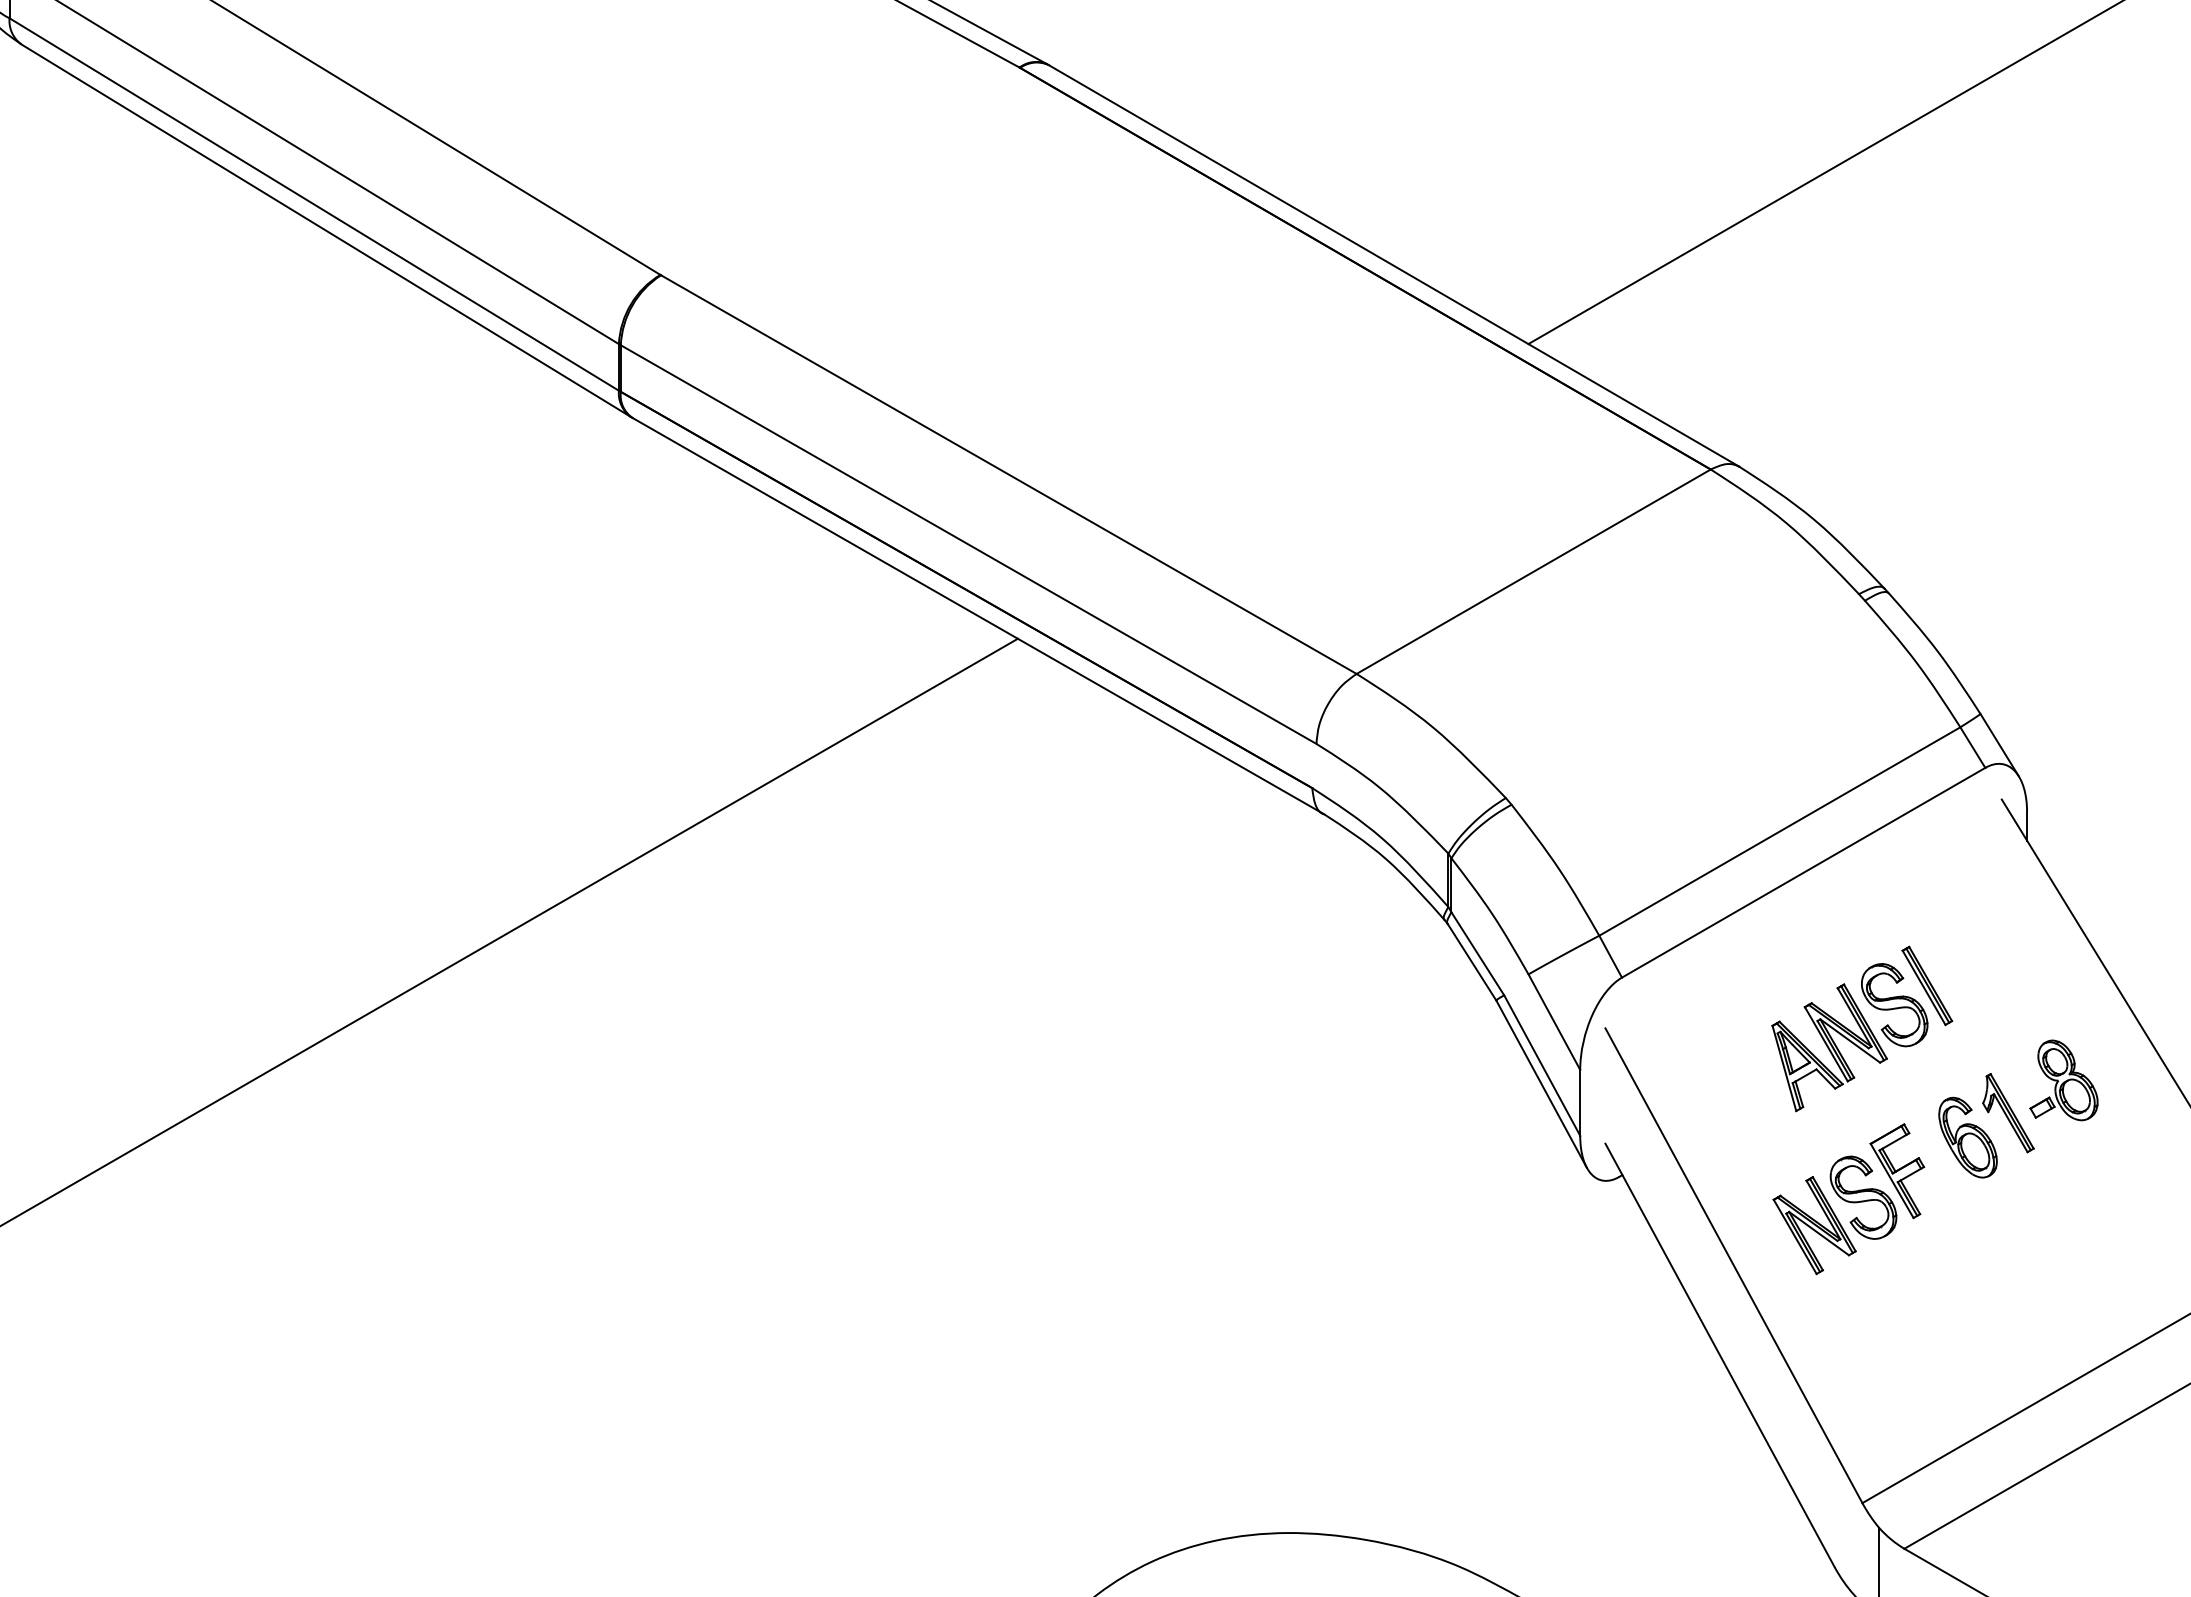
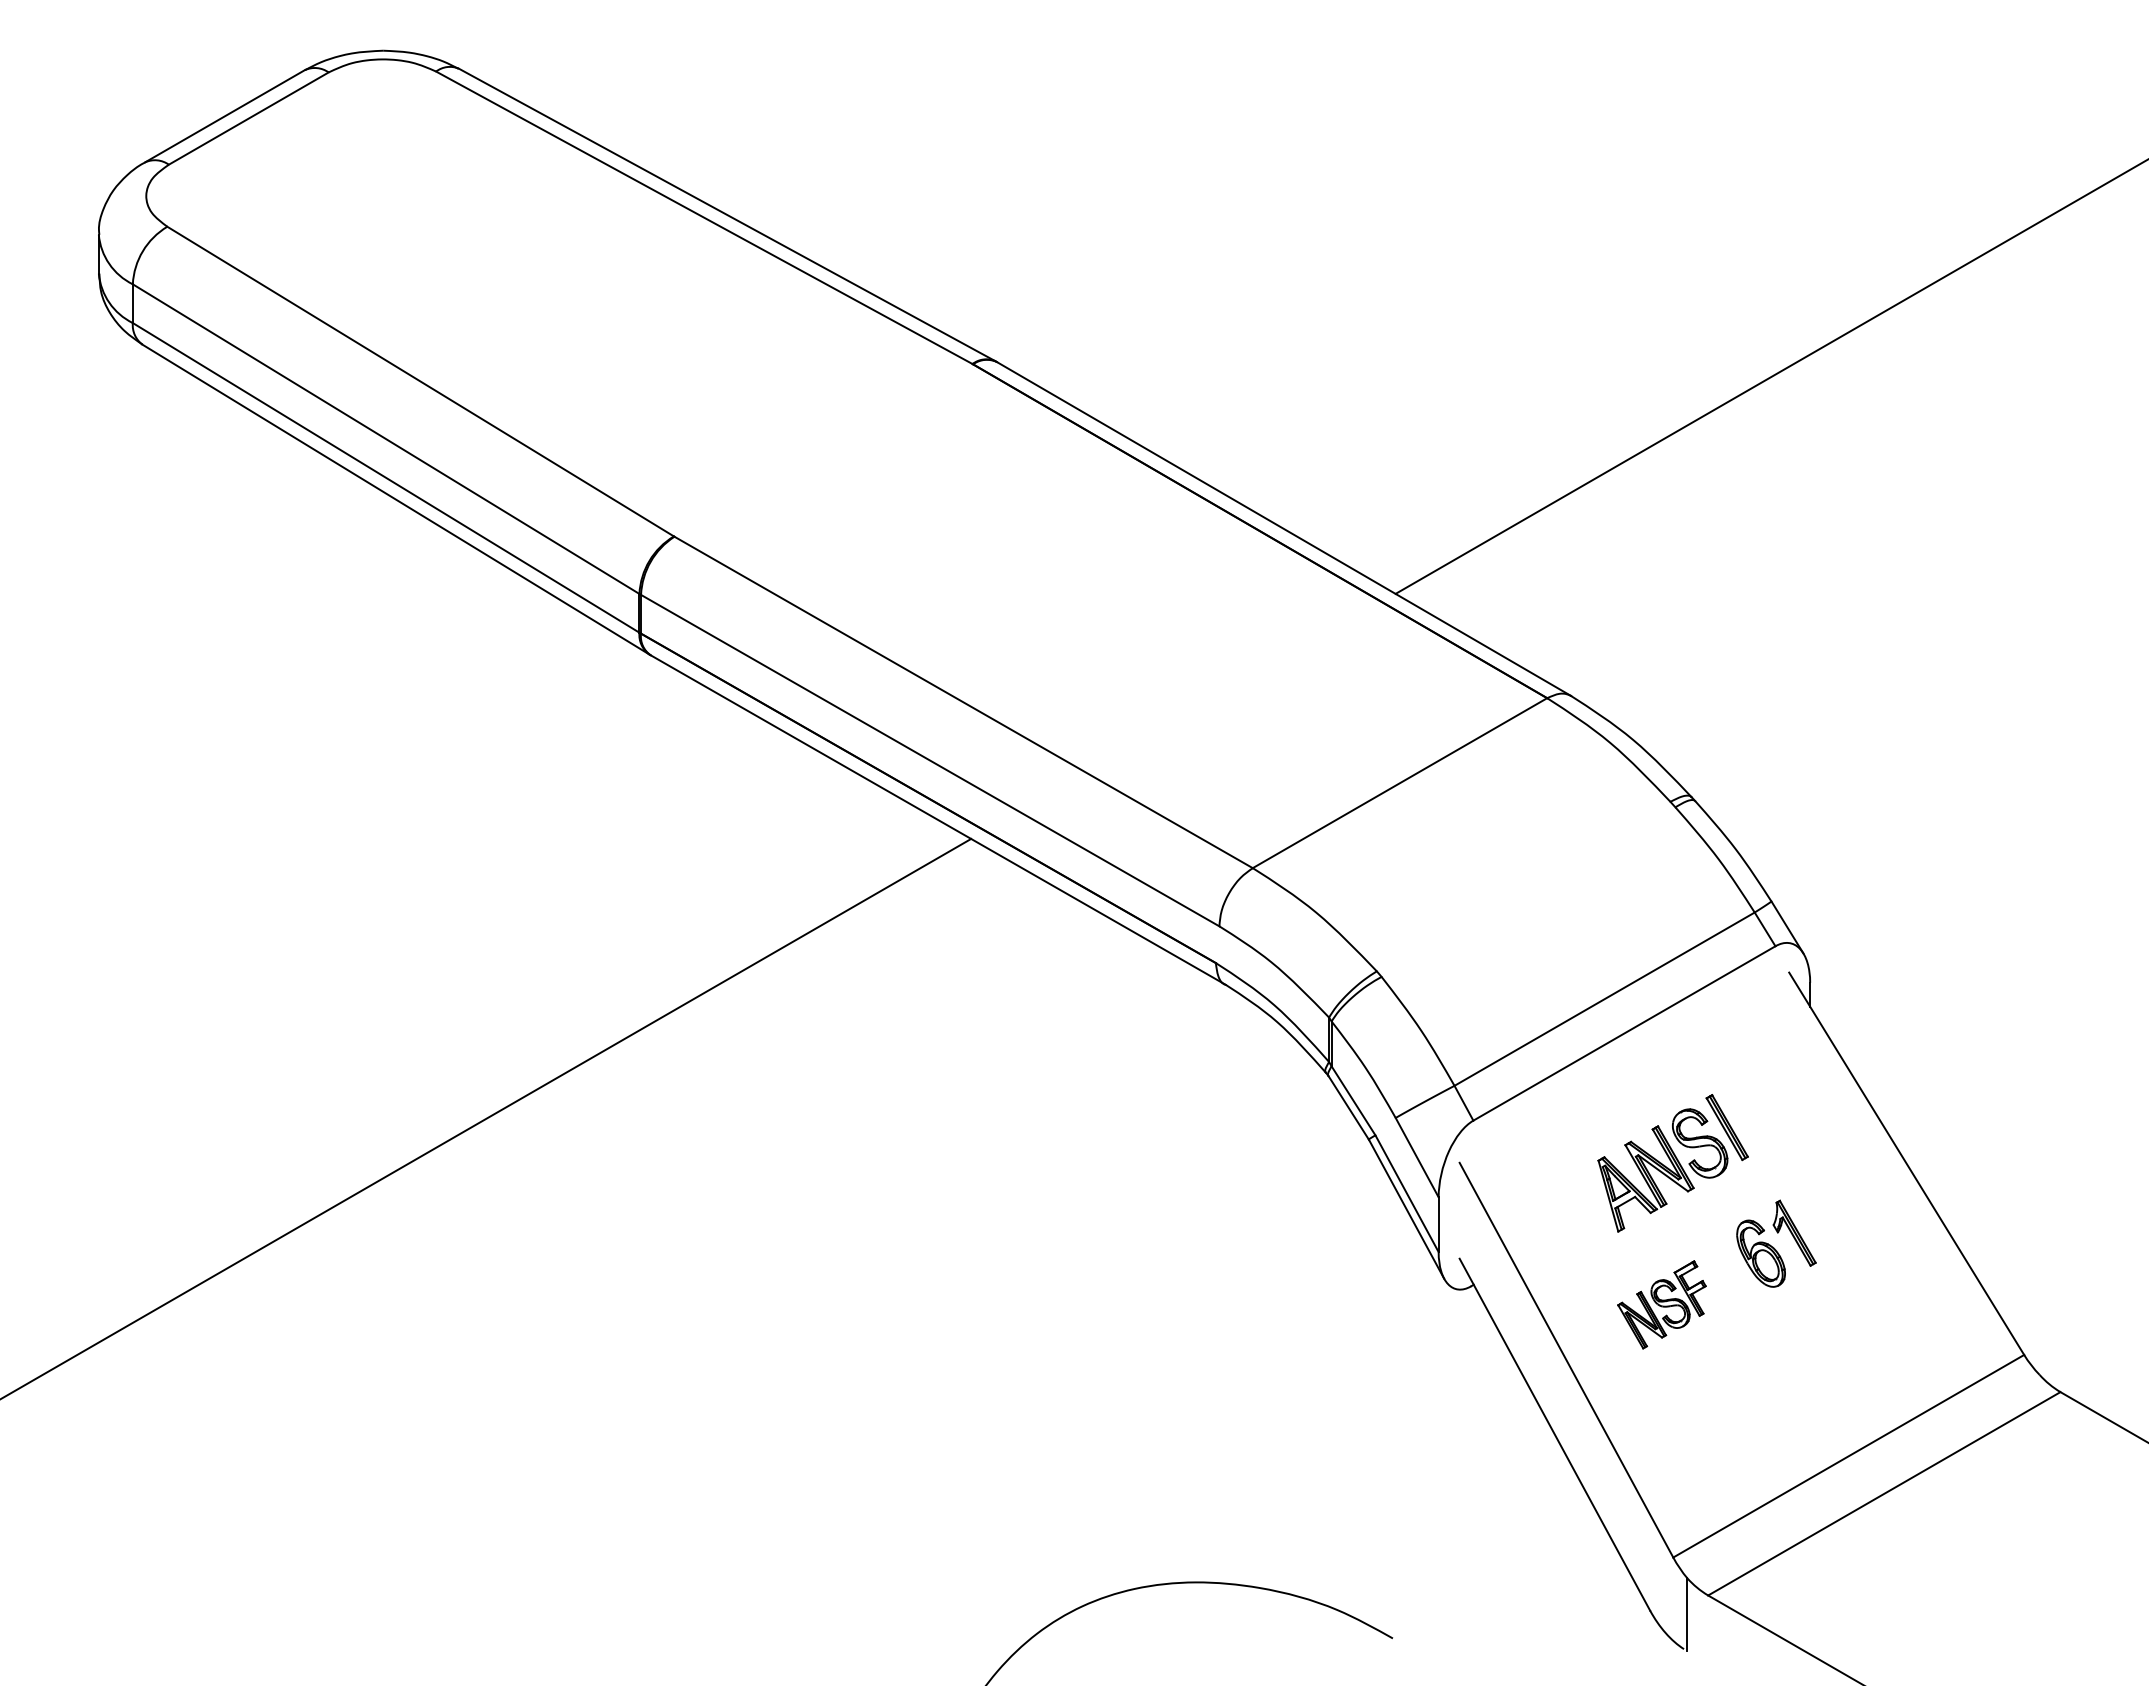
part: (2063, 1080) -> (1840, 1206), removed
part: (1848, 1198) -> (1661, 1304), size x0.7

